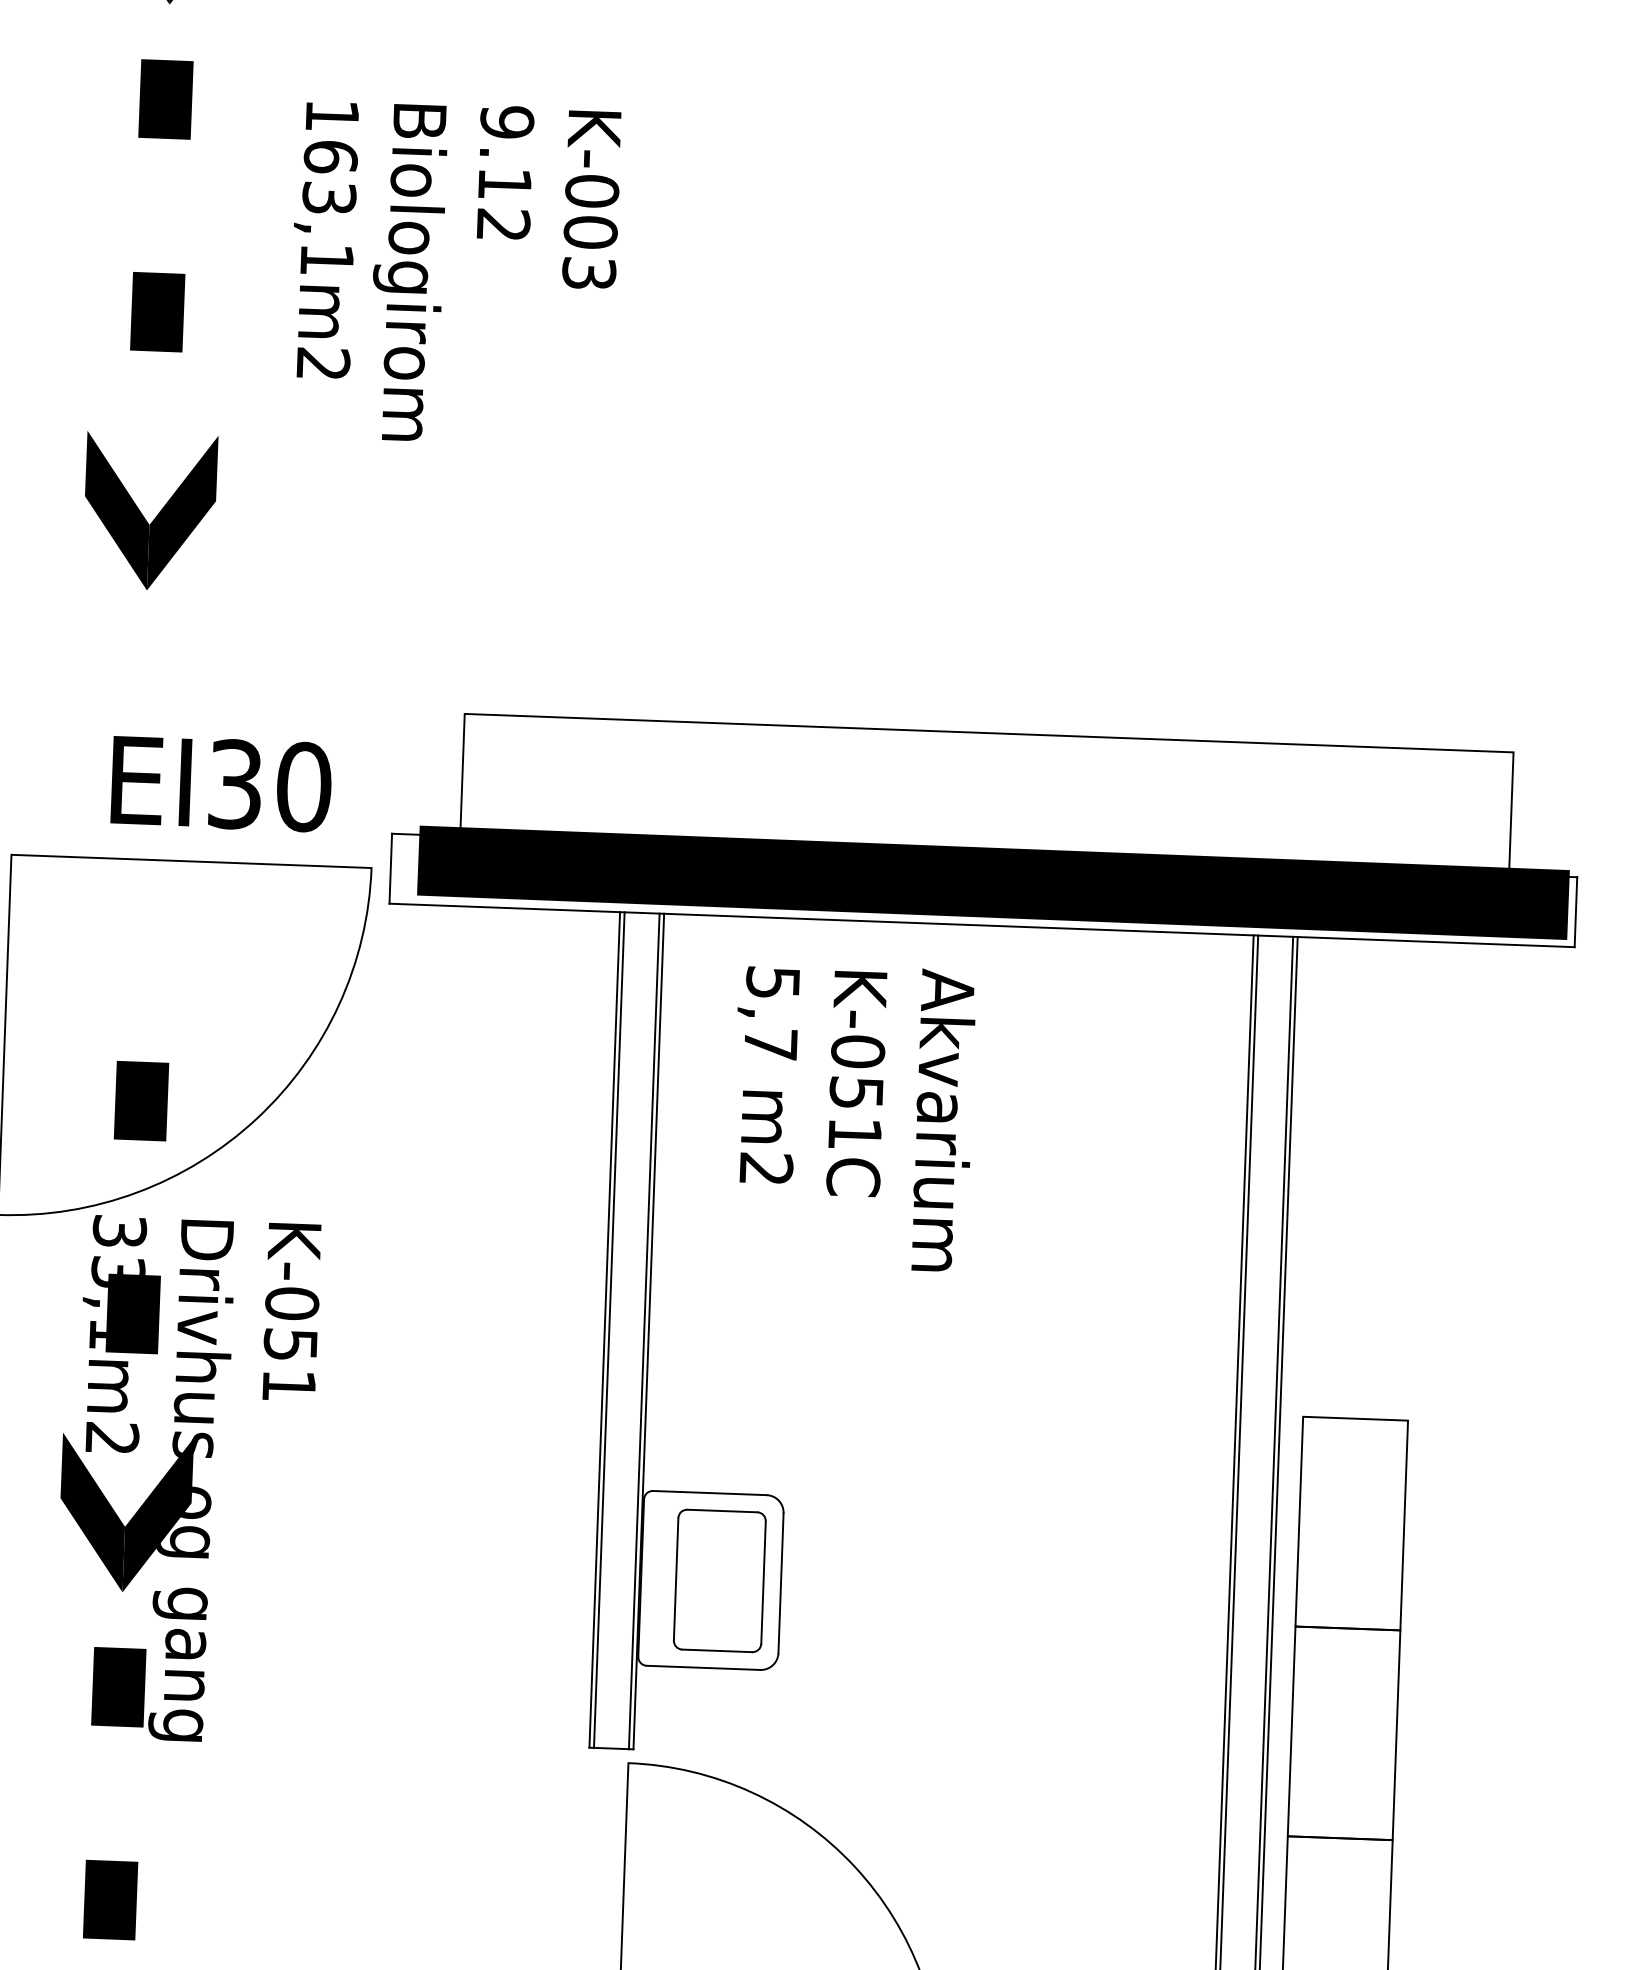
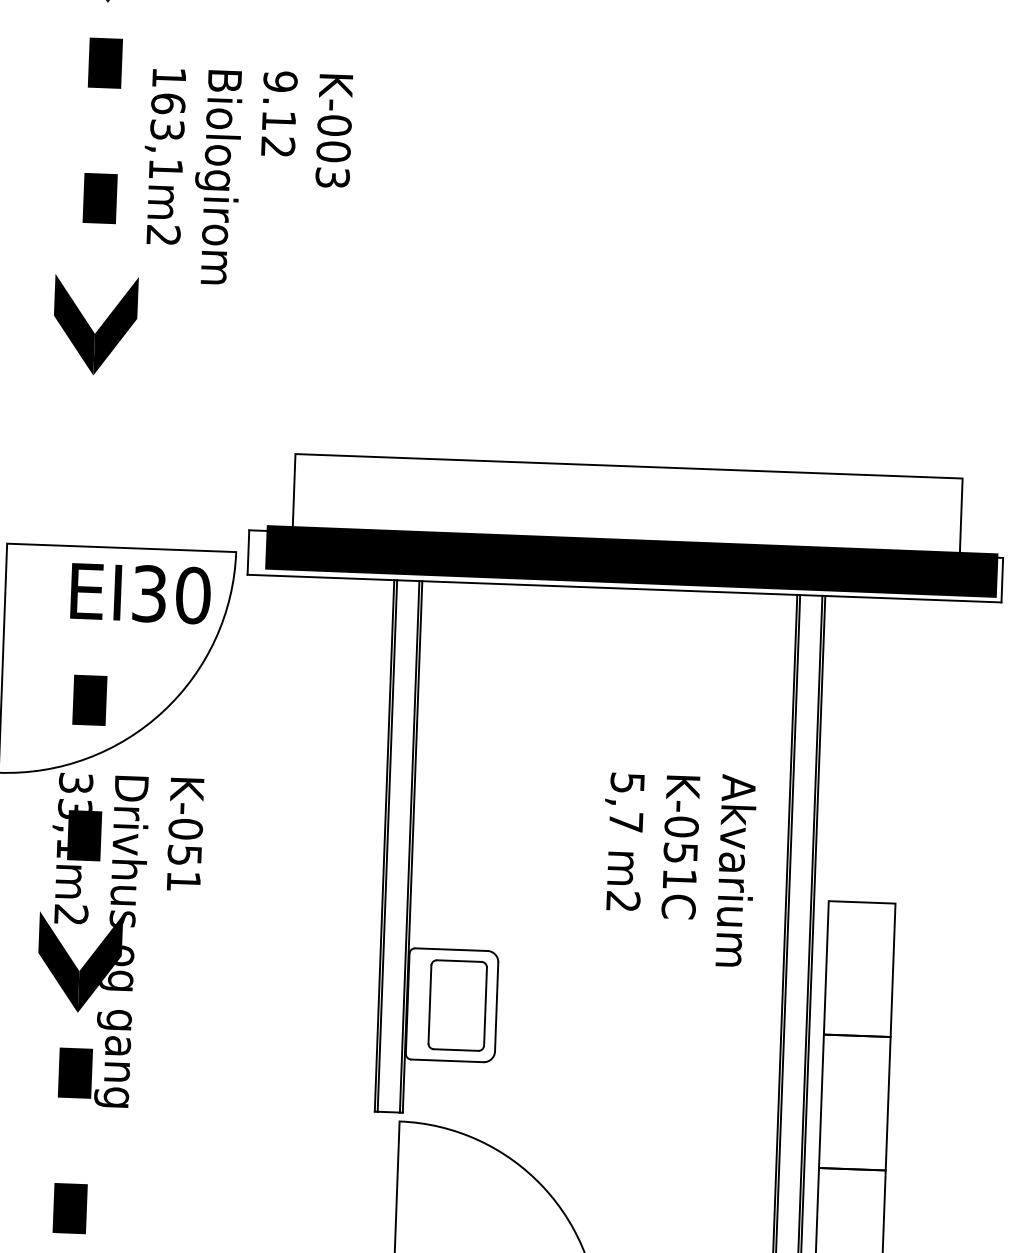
text: (456, 271) -> (248, 176), moved
text: (221, 783) -> (140, 593), moved
text: (856, 1118) -> (680, 869), moved

